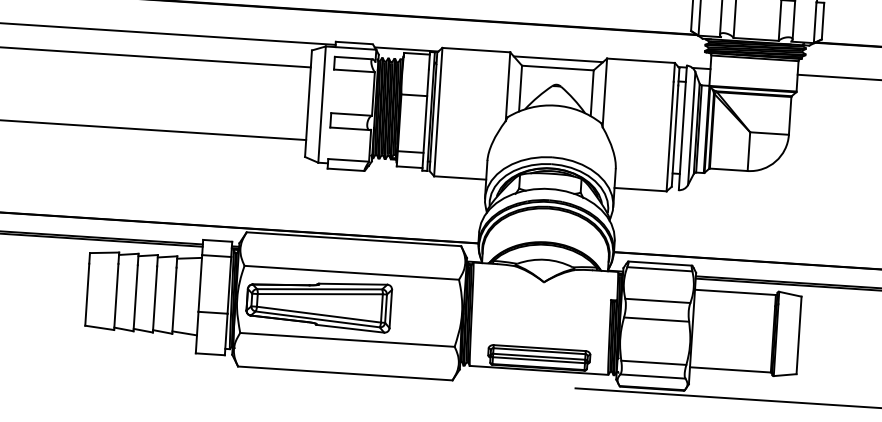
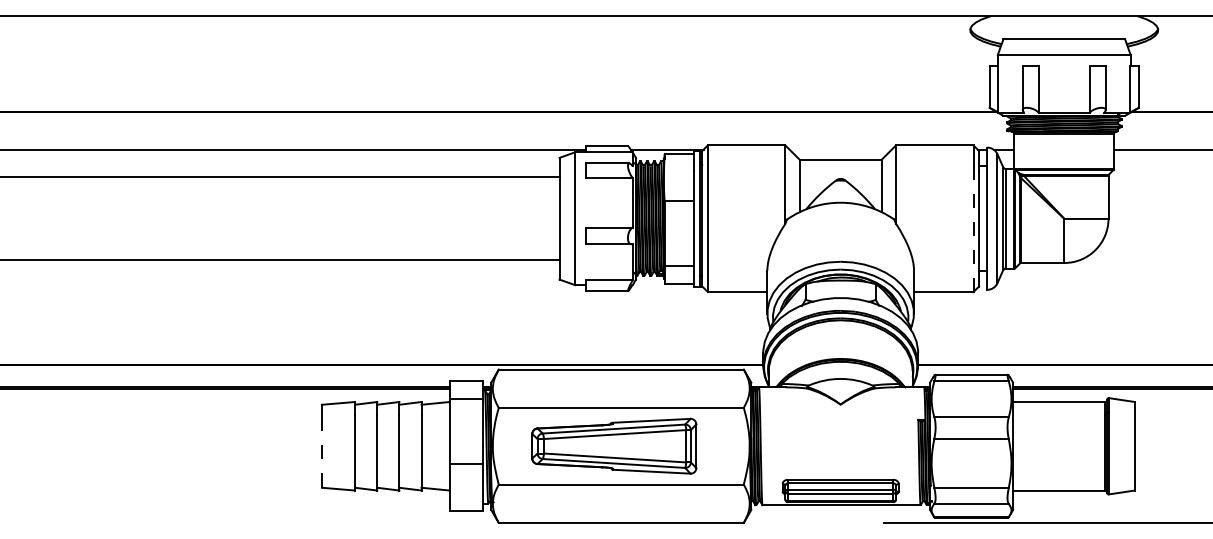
line: (558, 59) -> (840, 149), removed
line: (670, 136) -> (973, 229), solid -> dashed
line: (86, 294) -> (321, 452), solid -> dashed
part: (319, 303) -> (614, 445), moved

